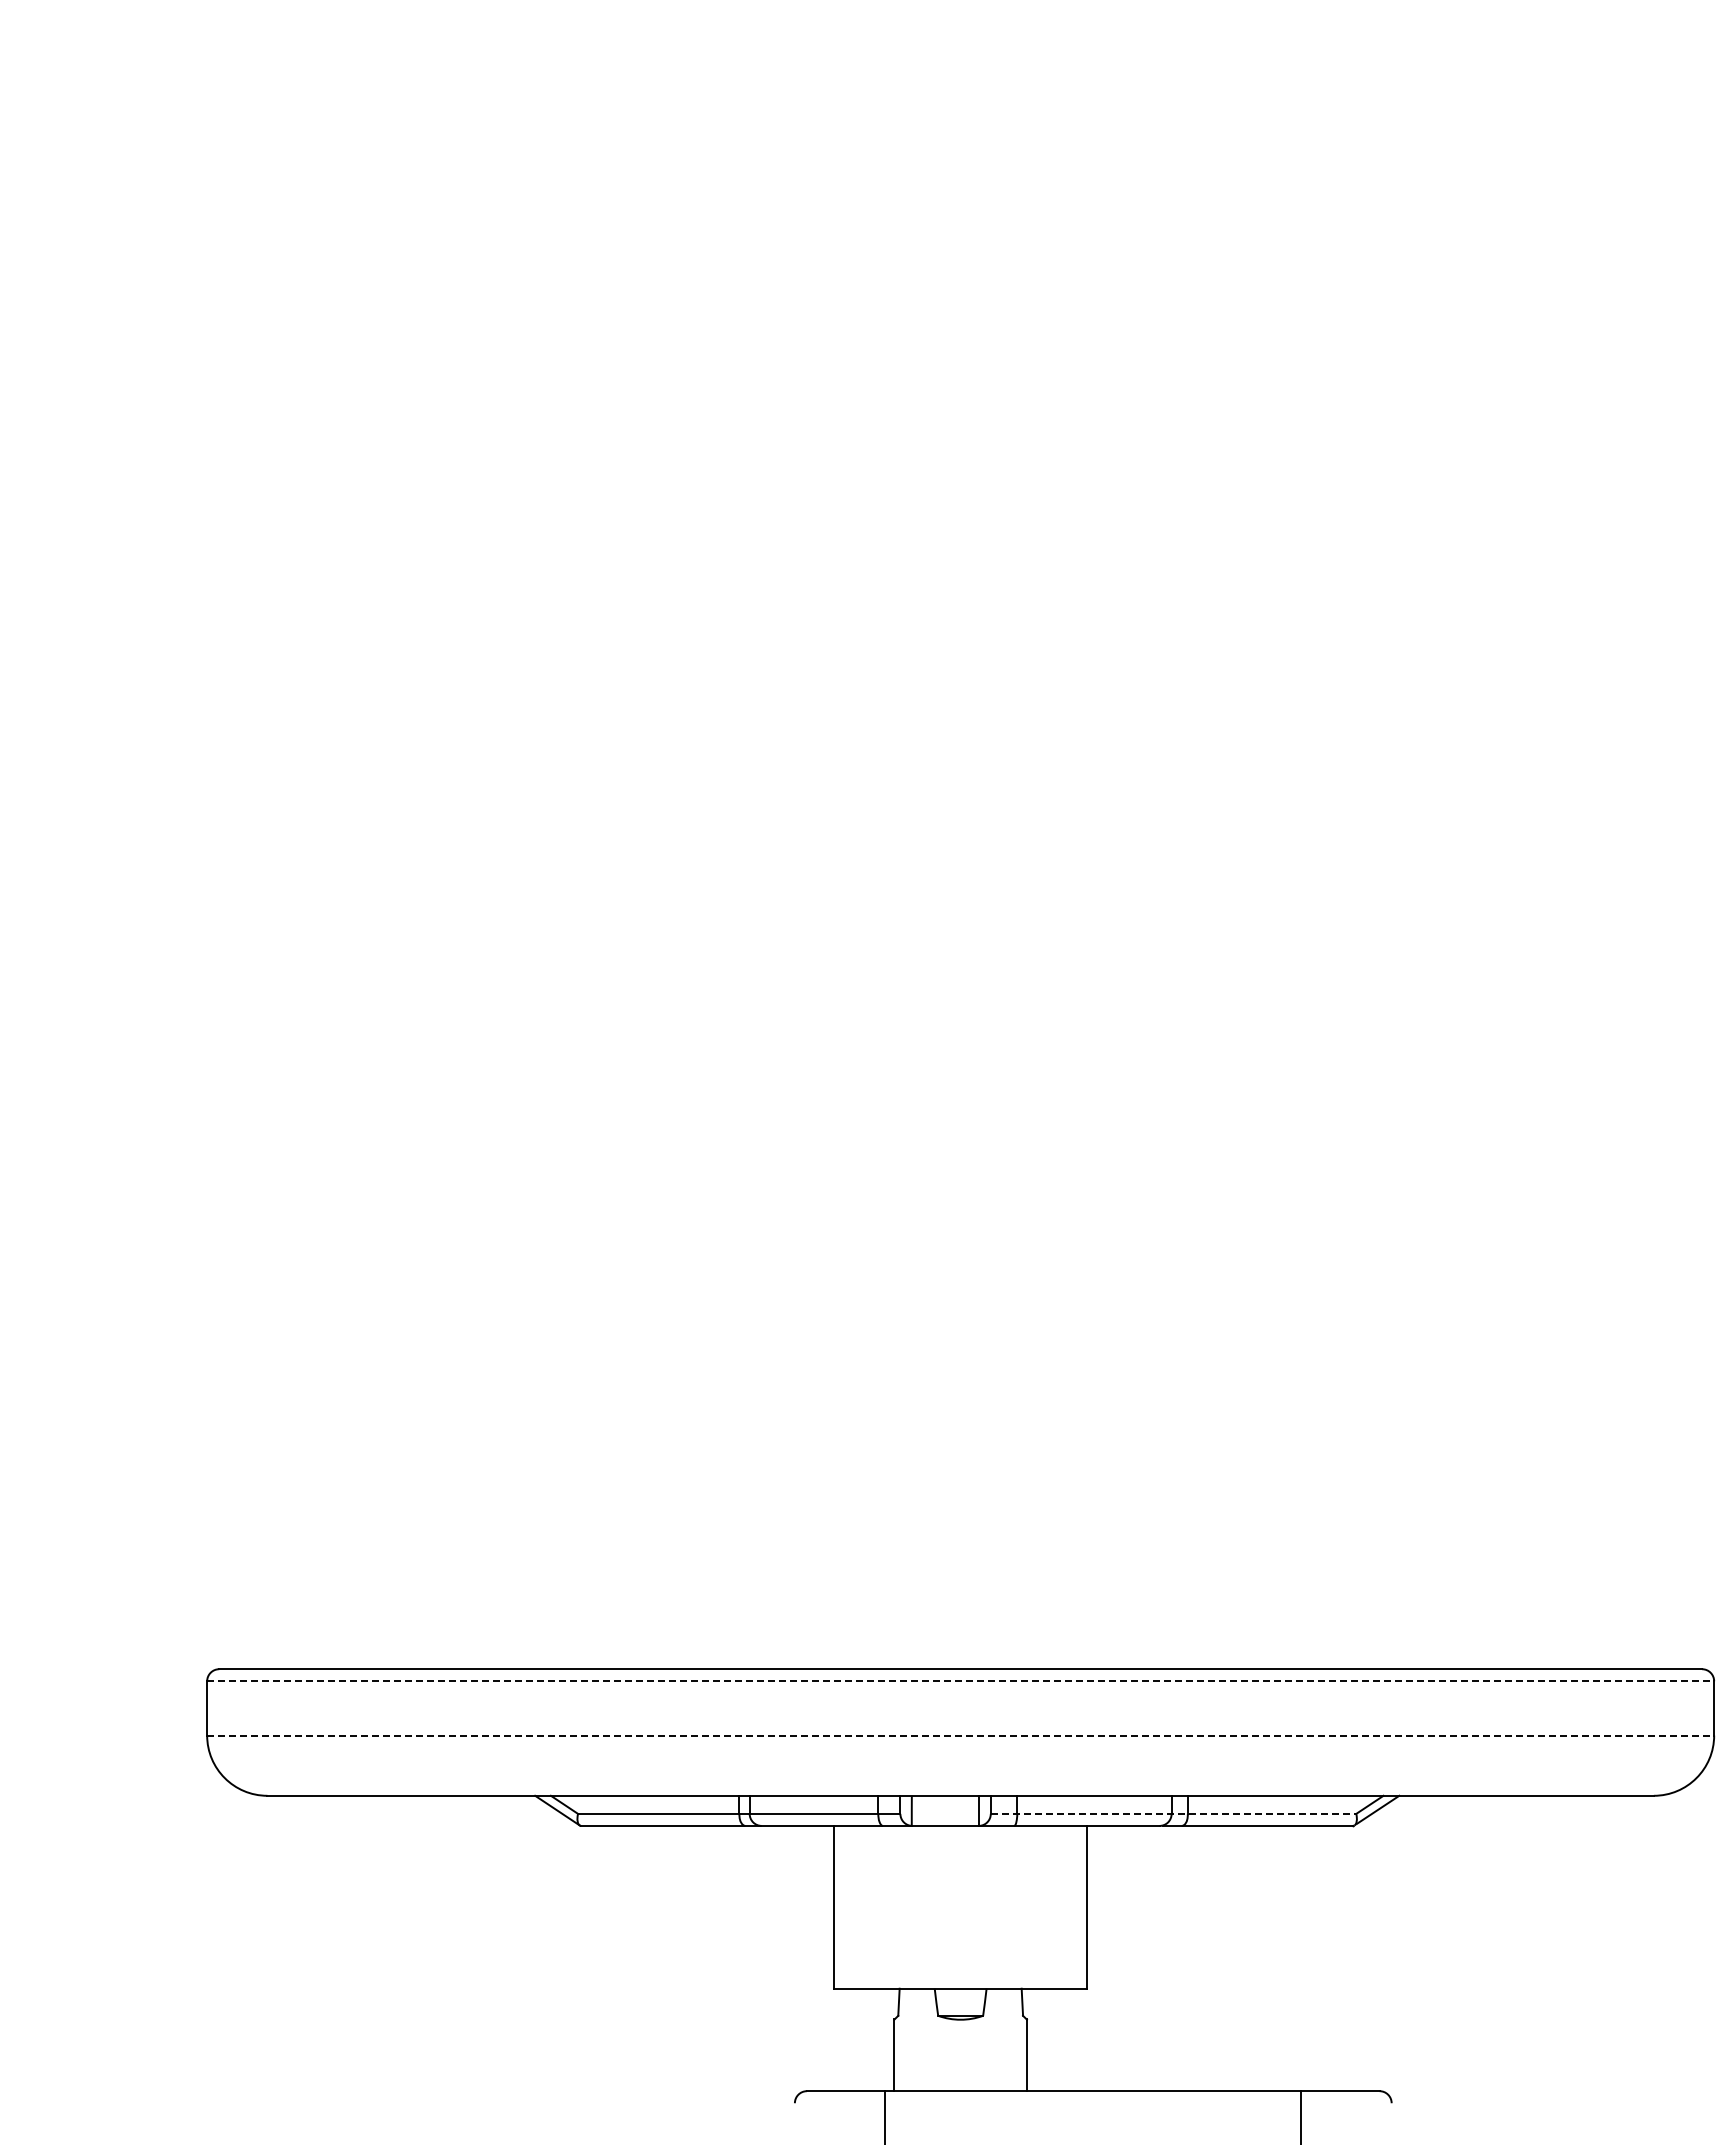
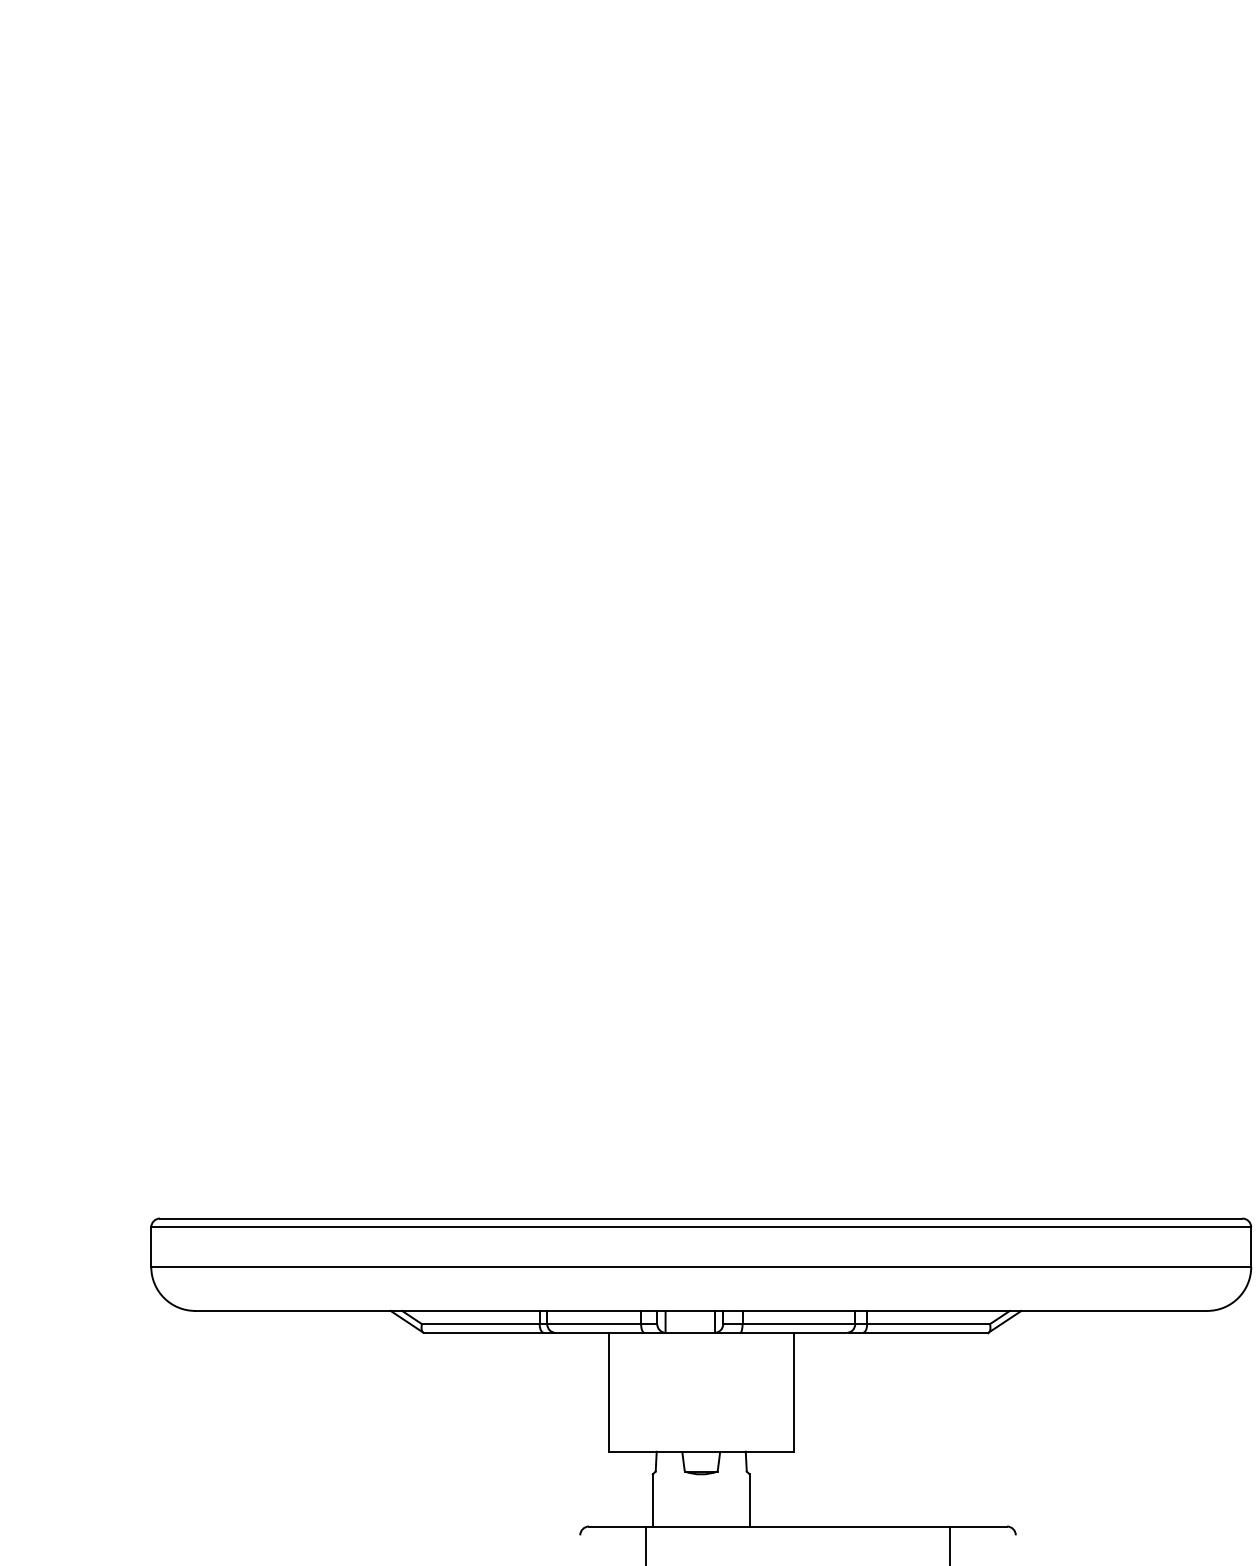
line: (960, 1681) -> (701, 1227), dashed -> solid
line: (960, 1735) -> (701, 1266), dashed -> solid
line: (1173, 1813) -> (856, 1323), dashed -> solid

